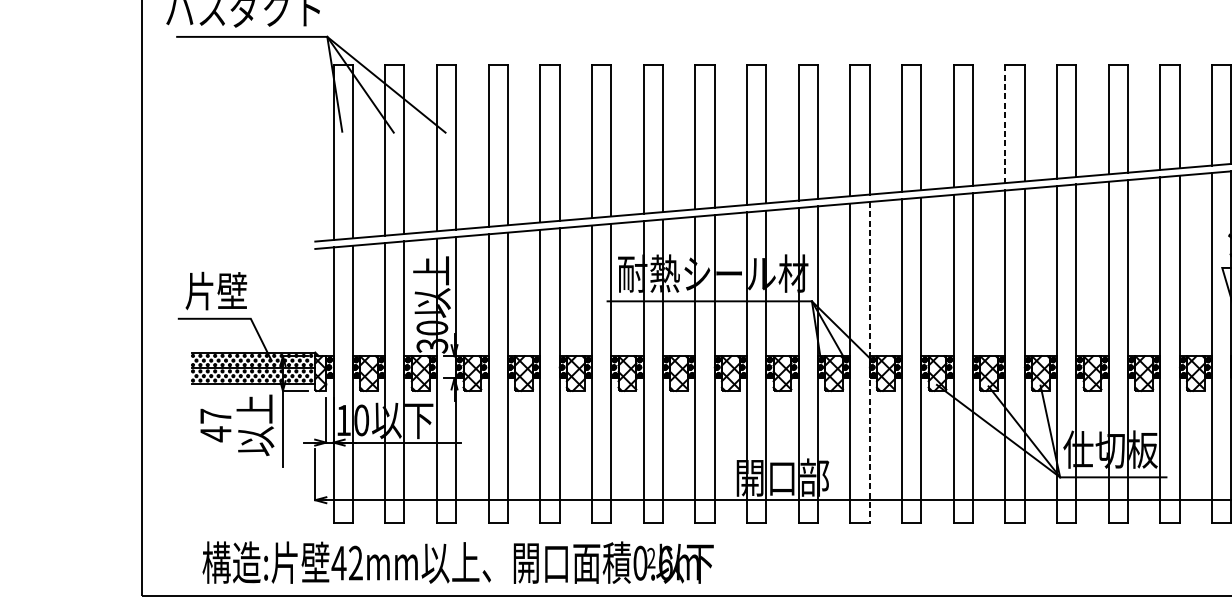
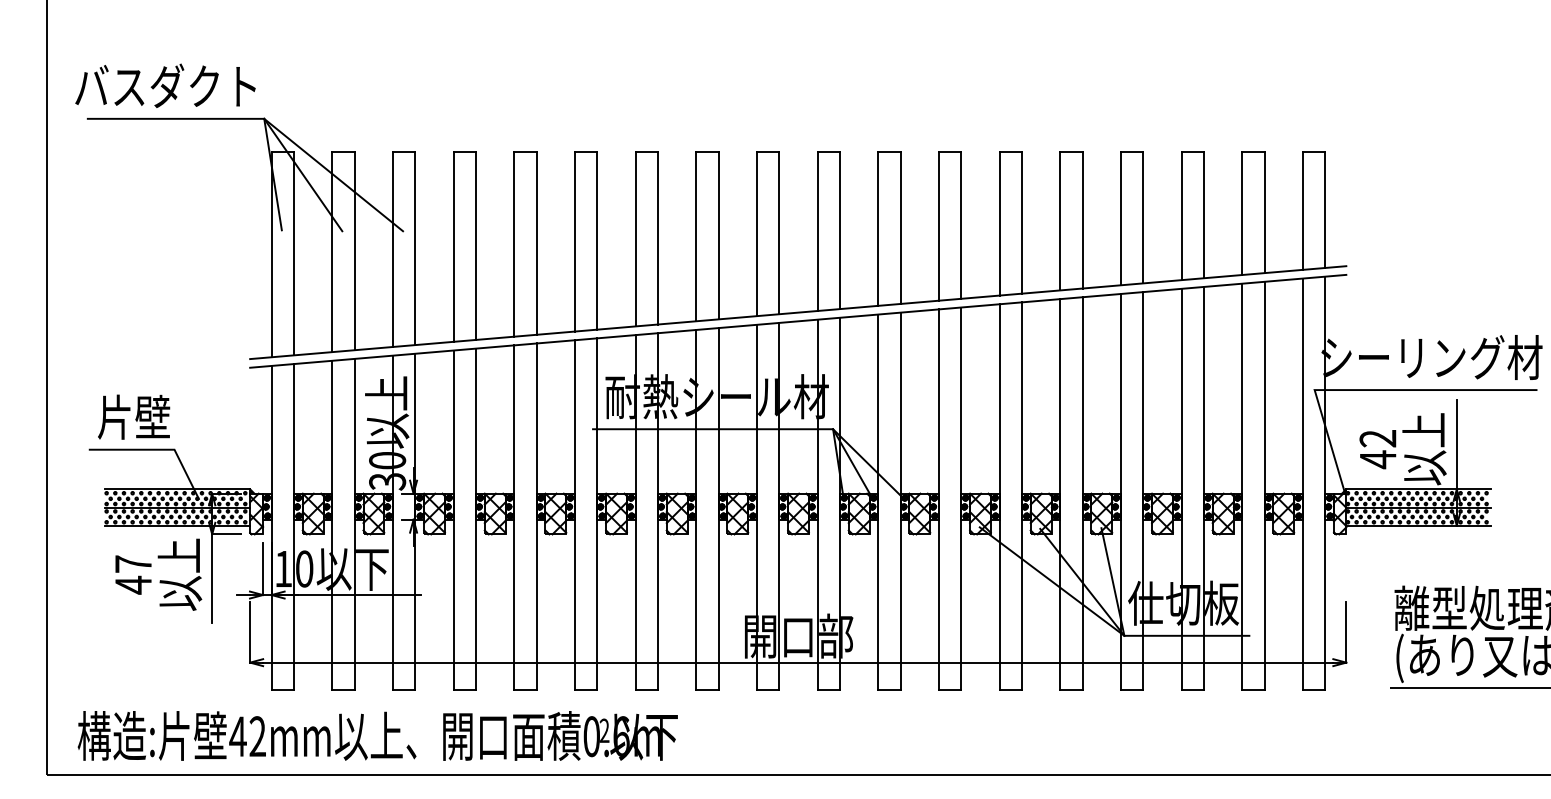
line: (1005, 124) -> (1060, 221), dashed -> solid
line: (869, 362) -> (900, 501), dashed -> solid
text: (457, 562) -> (377, 735), moved

